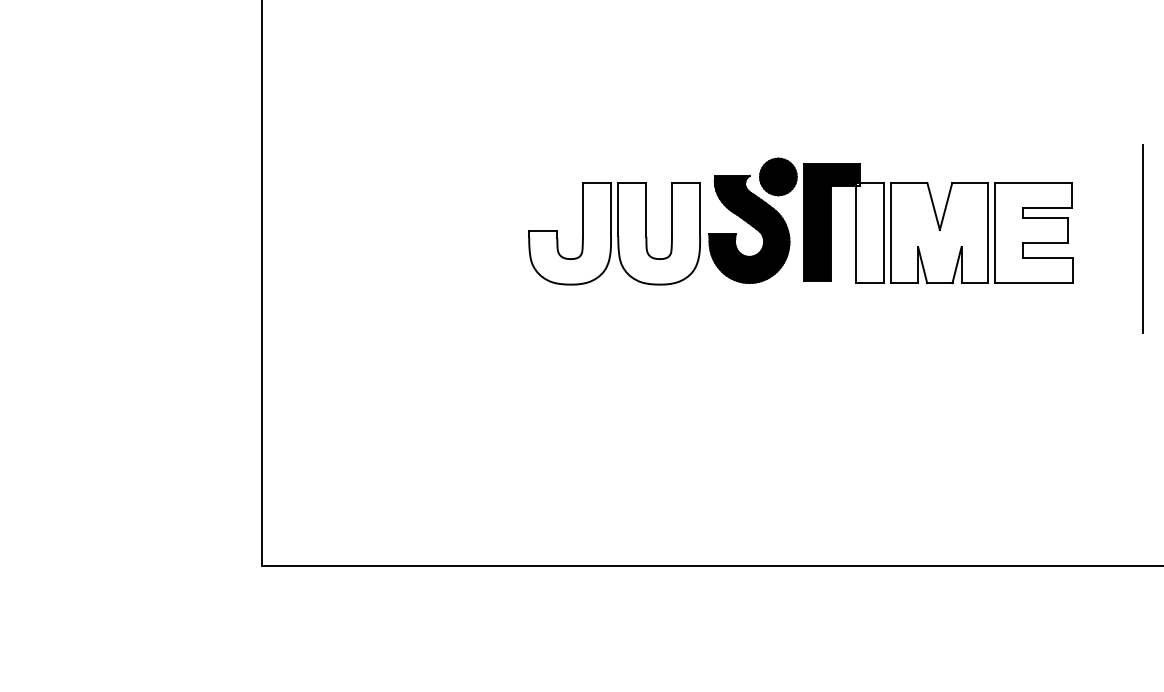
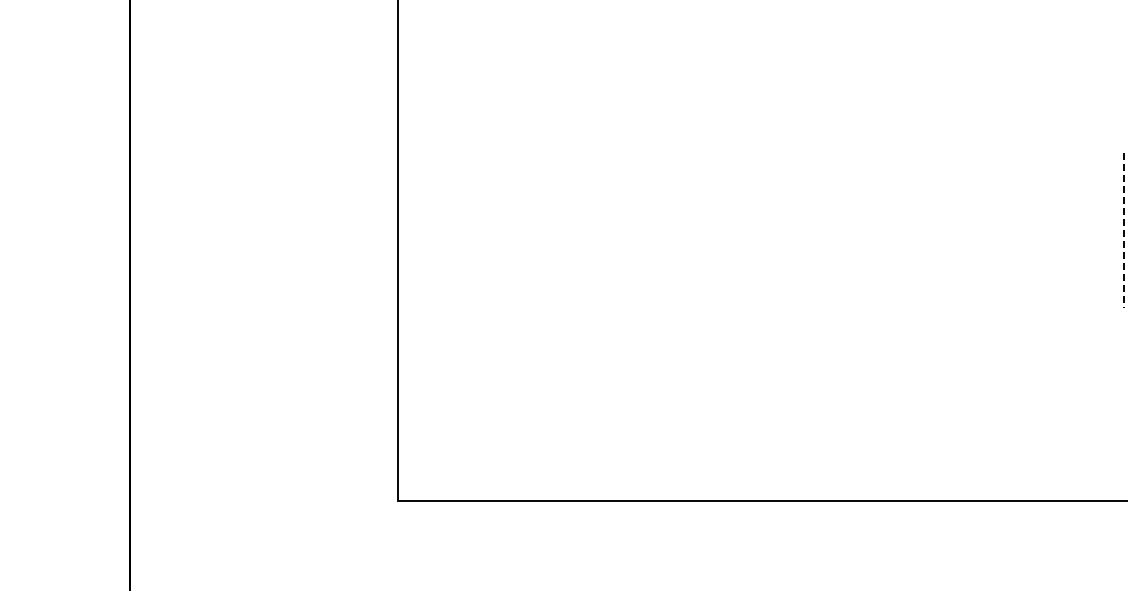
part: (801, 221) -> (842, 216), removed
line: (1142, 238) -> (1123, 230), solid -> dashed

